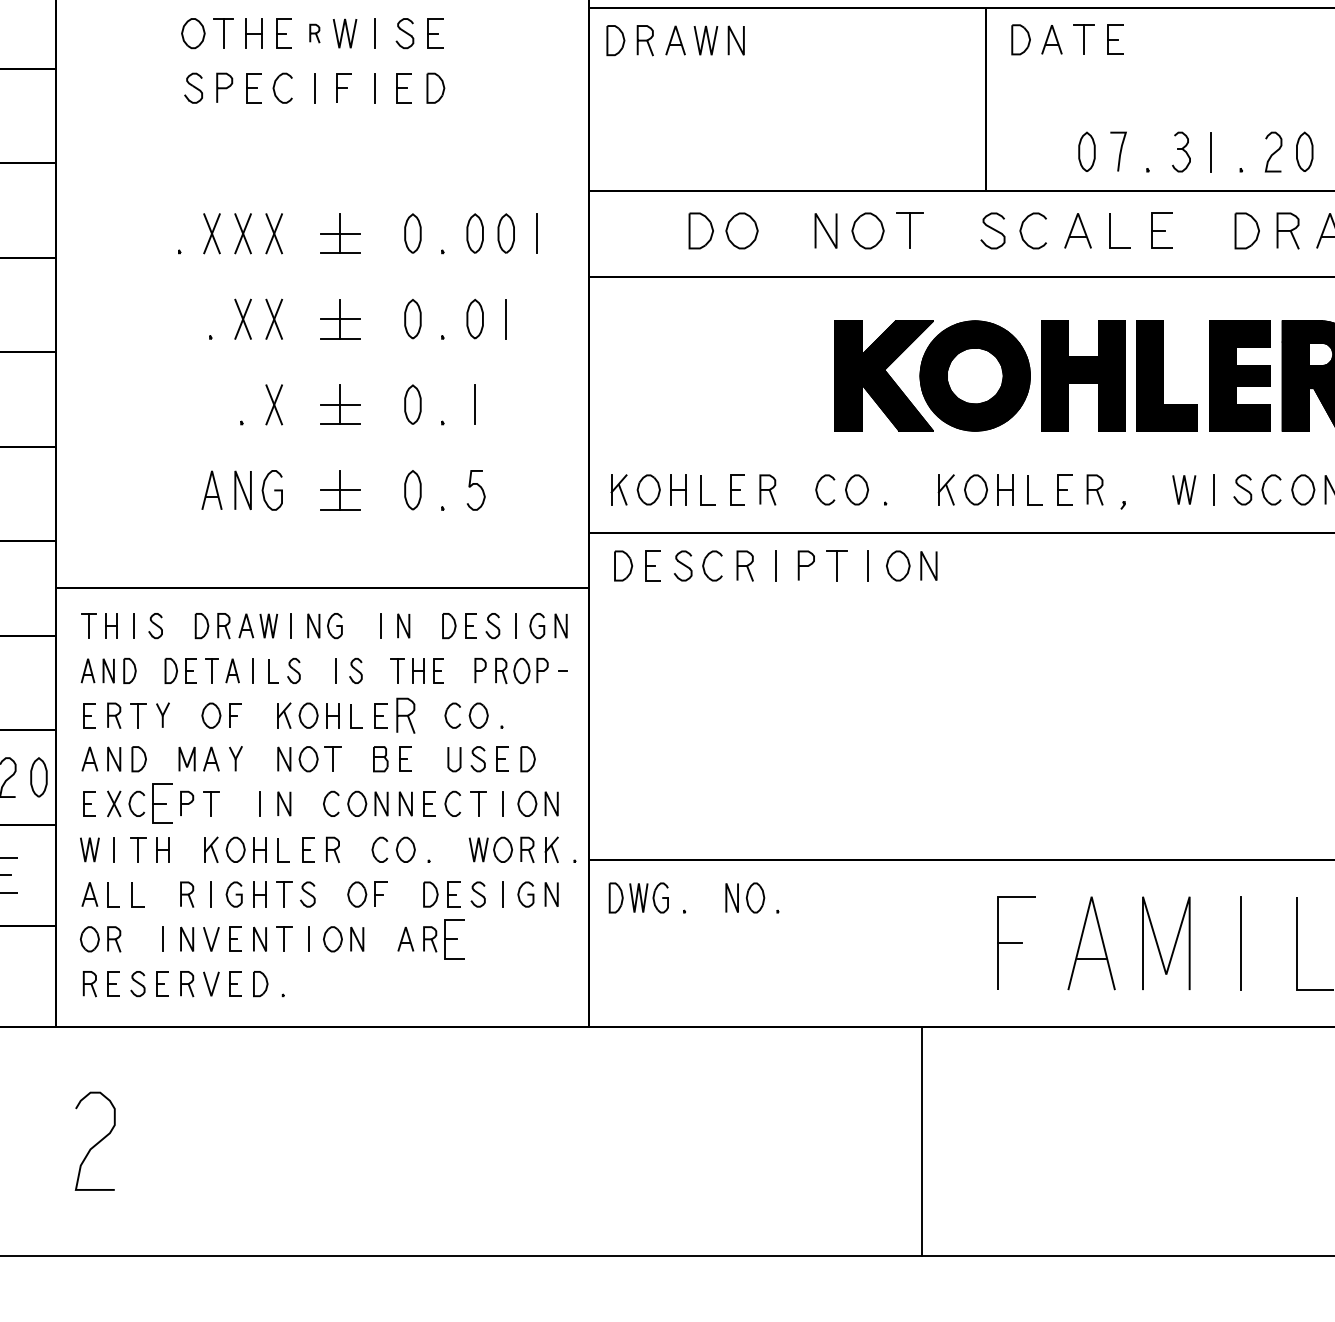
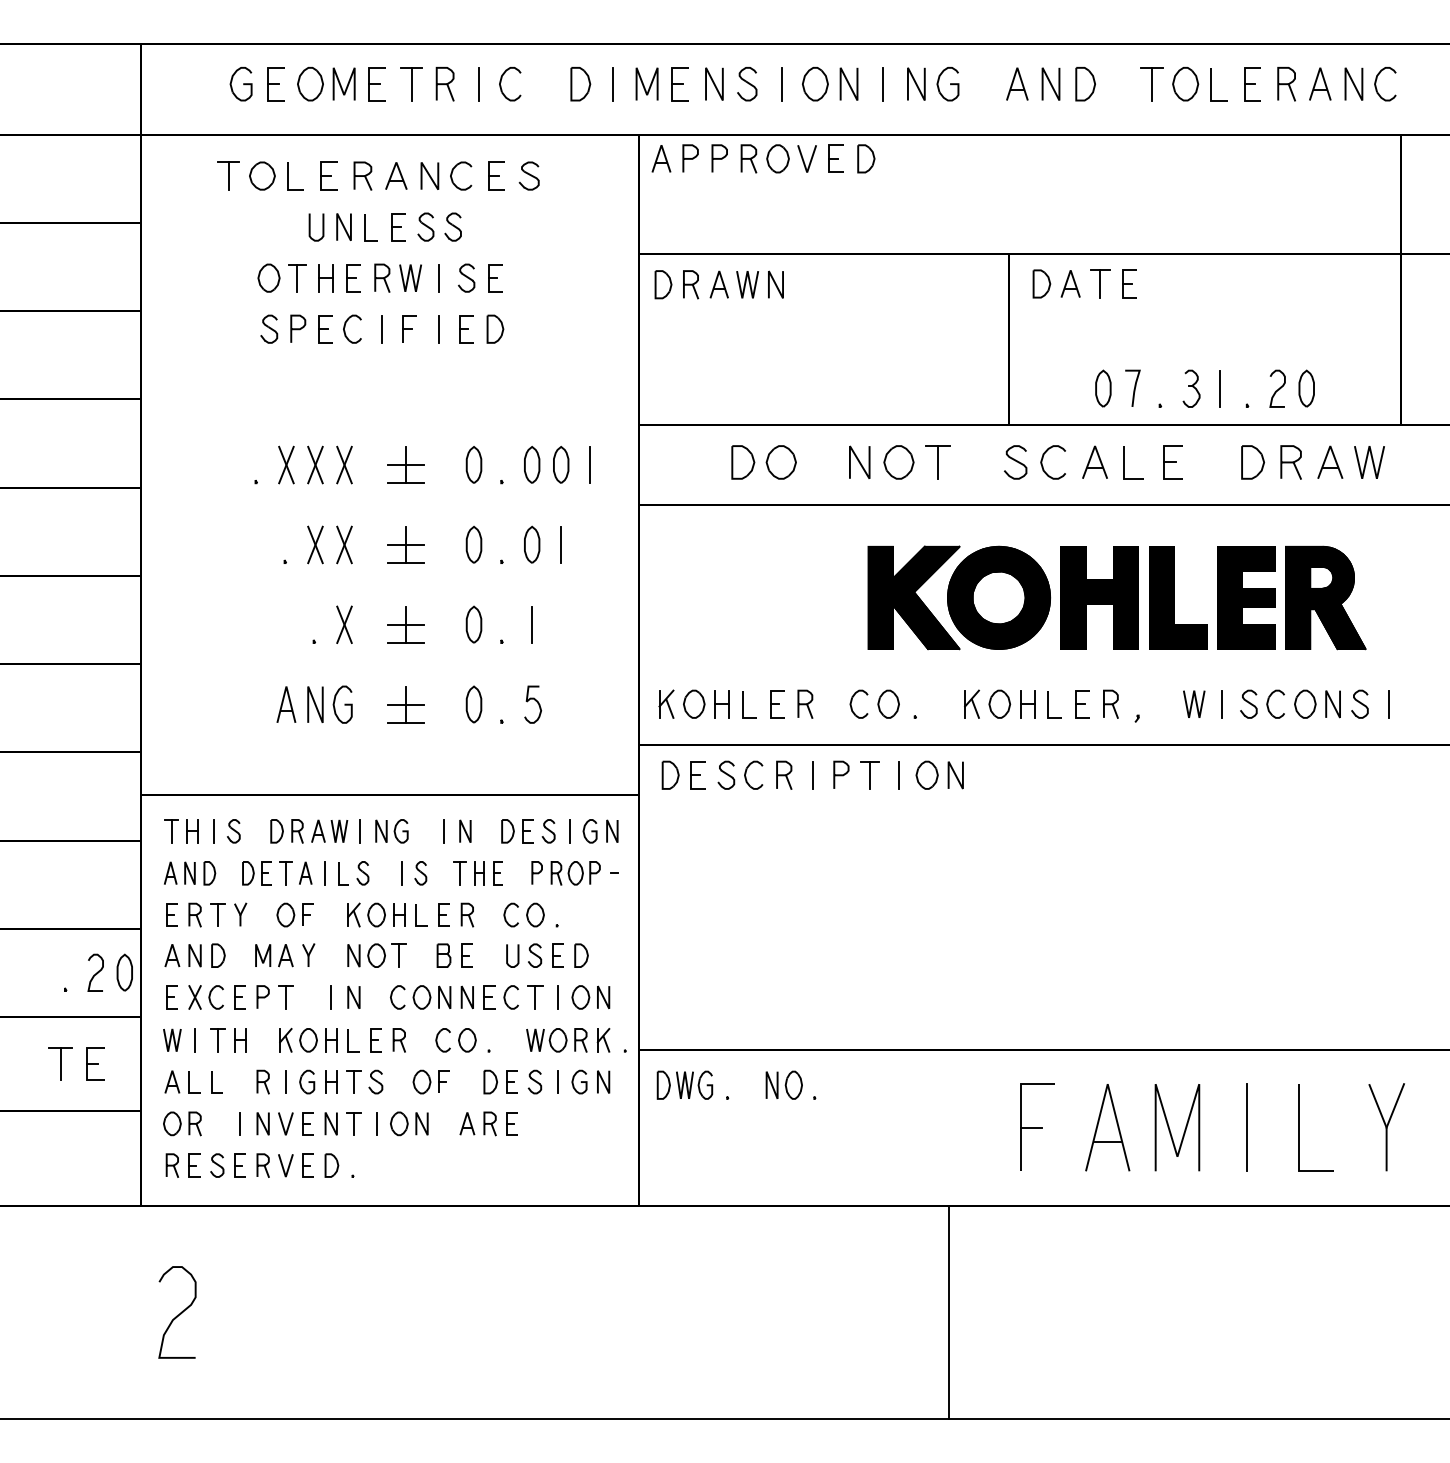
part: (314, 32) -> (382, 277), size x1.67
part: (405, 715) -> (467, 914), size x0.71
part: (161, 803) -> (239, 997), size x0.62
part: (453, 938) -> (511, 1123), size x0.62

